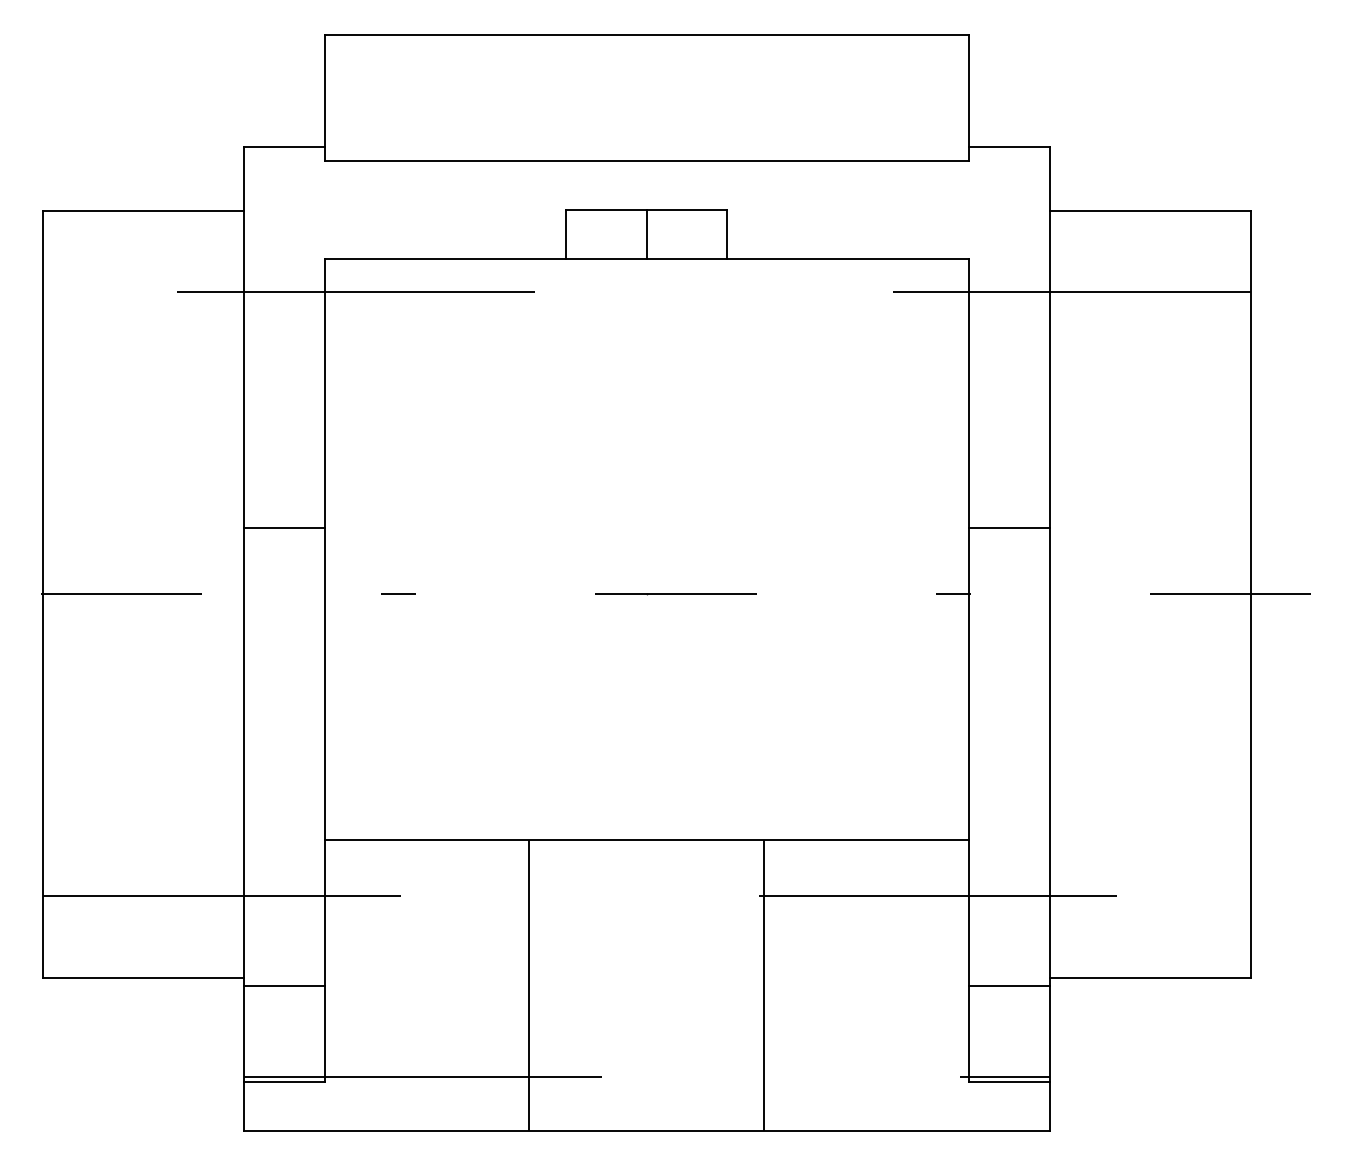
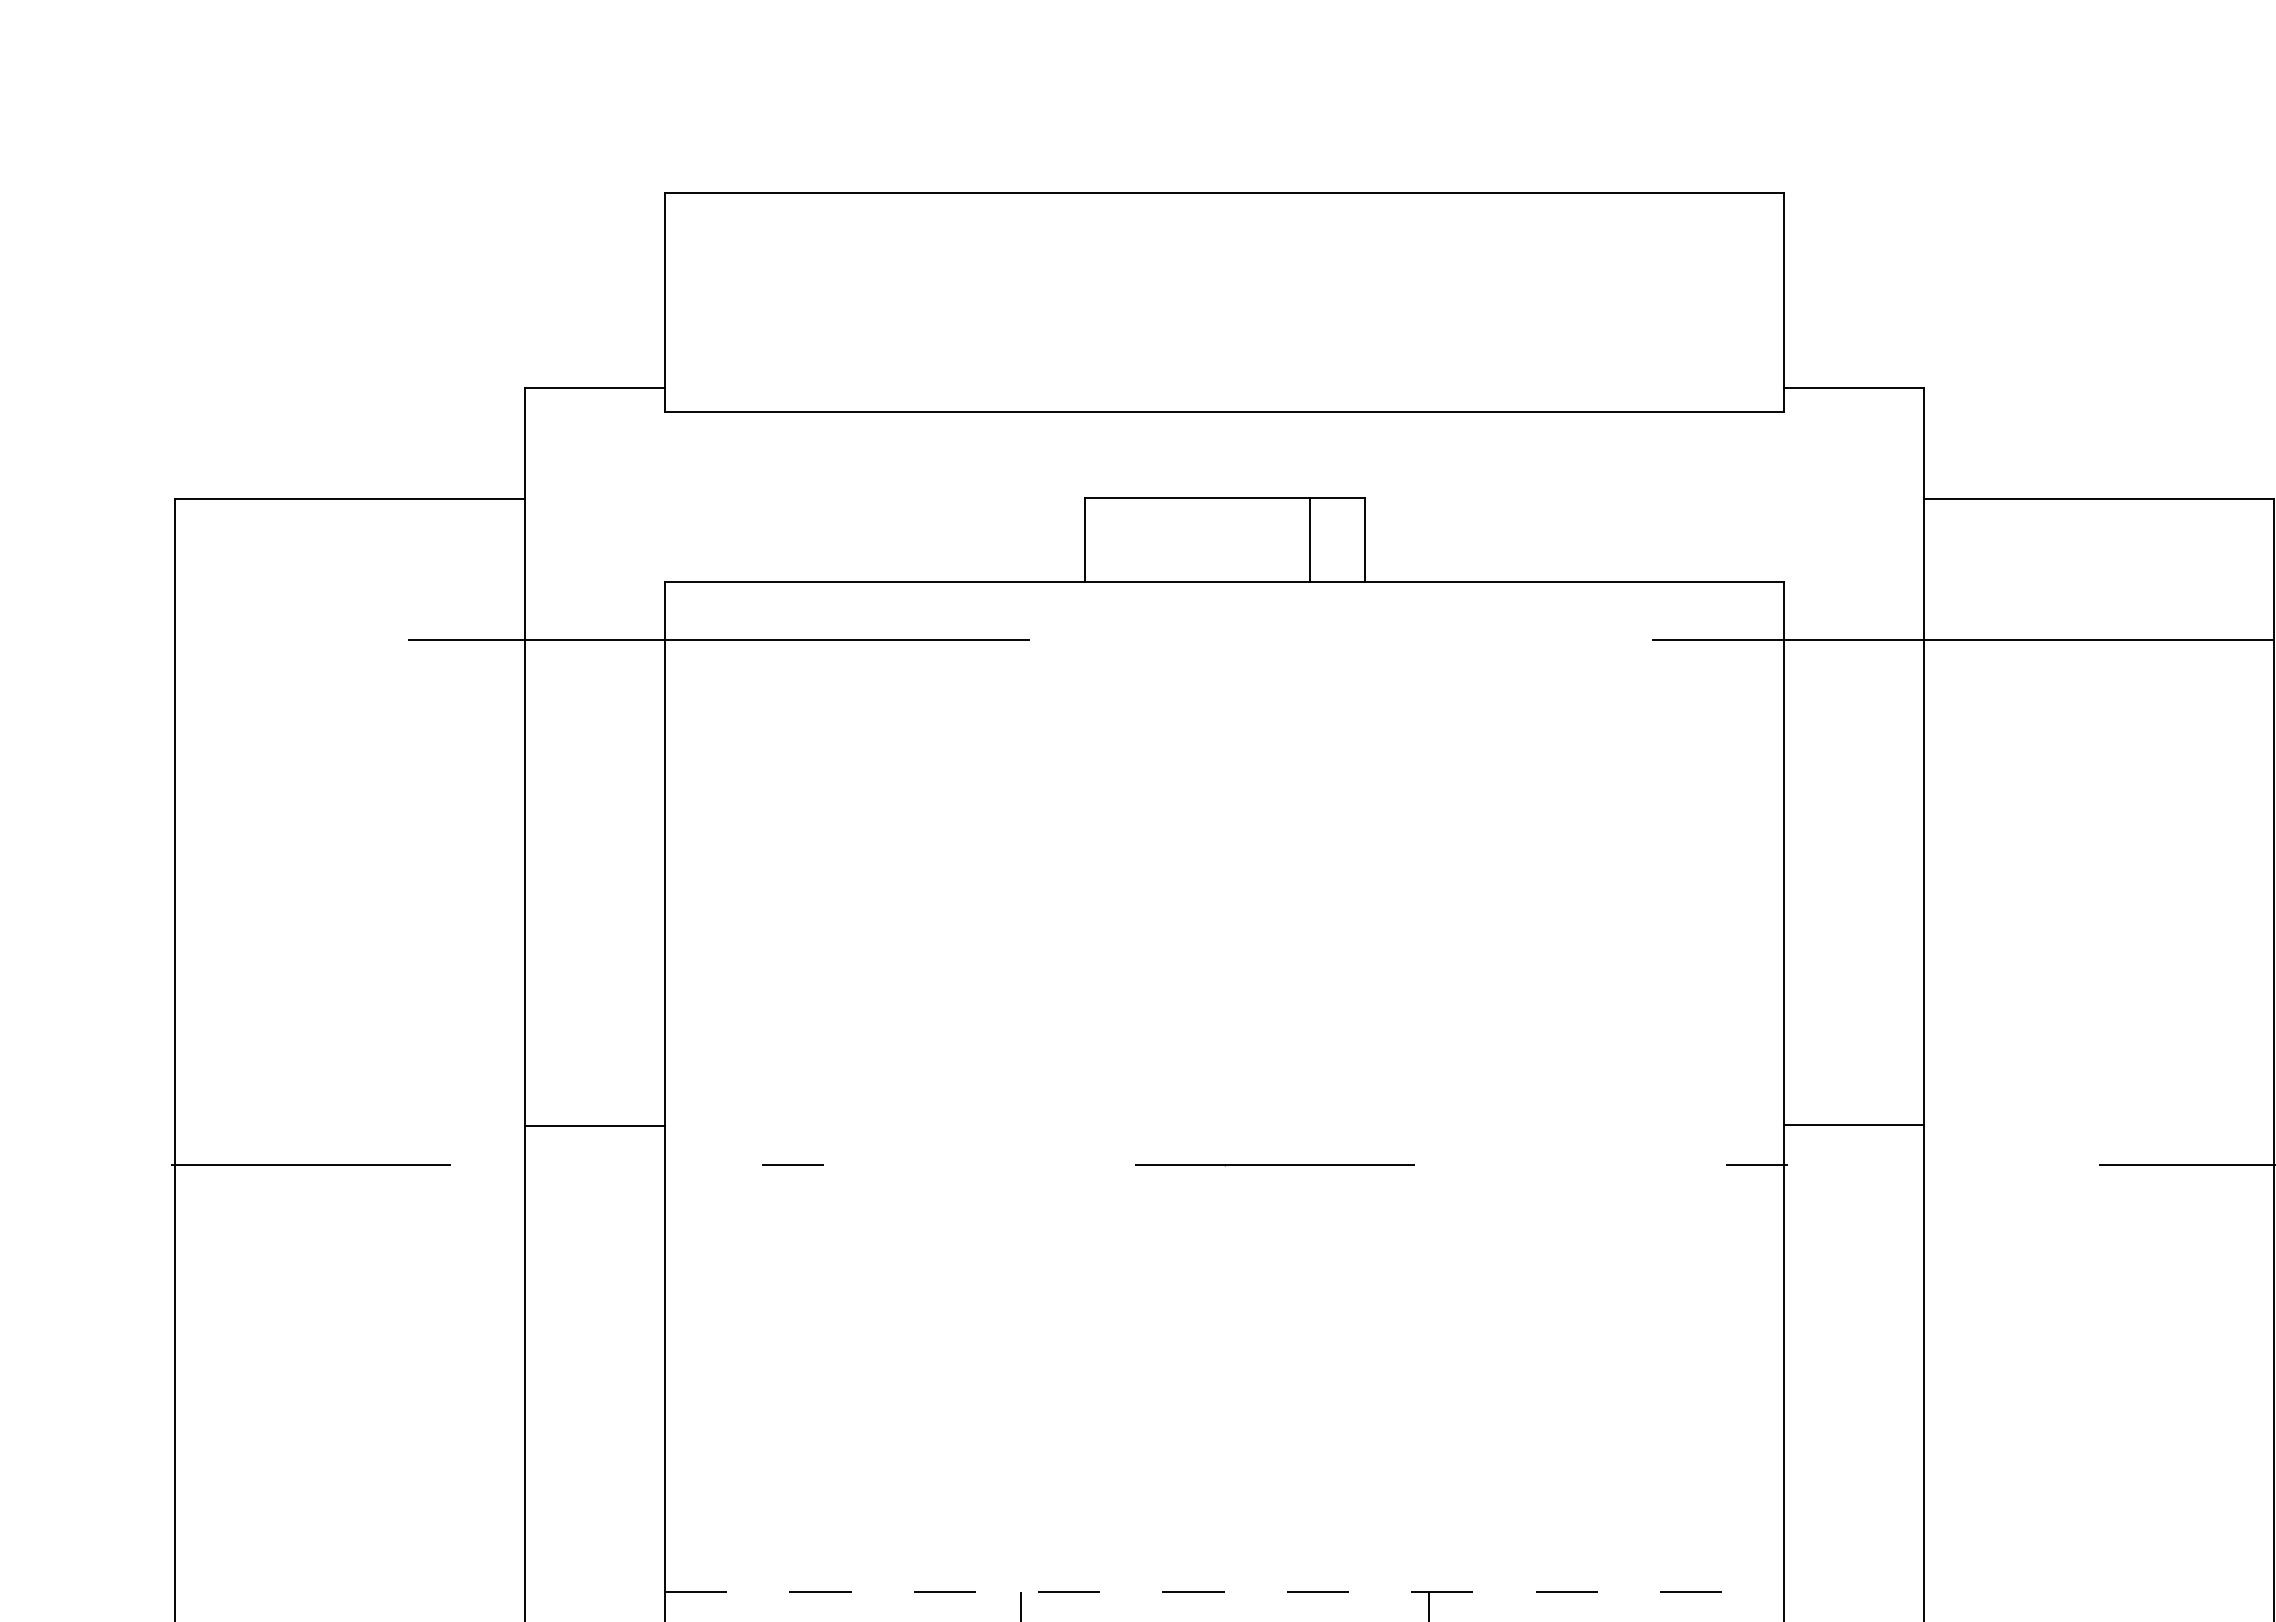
line: (646, 234) -> (1309, 540), moved
line: (284, 528) -> (595, 1127), moved
line: (1009, 528) -> (1854, 1125), moved
line: (647, 840) -> (1225, 1592), solid -> dashed

